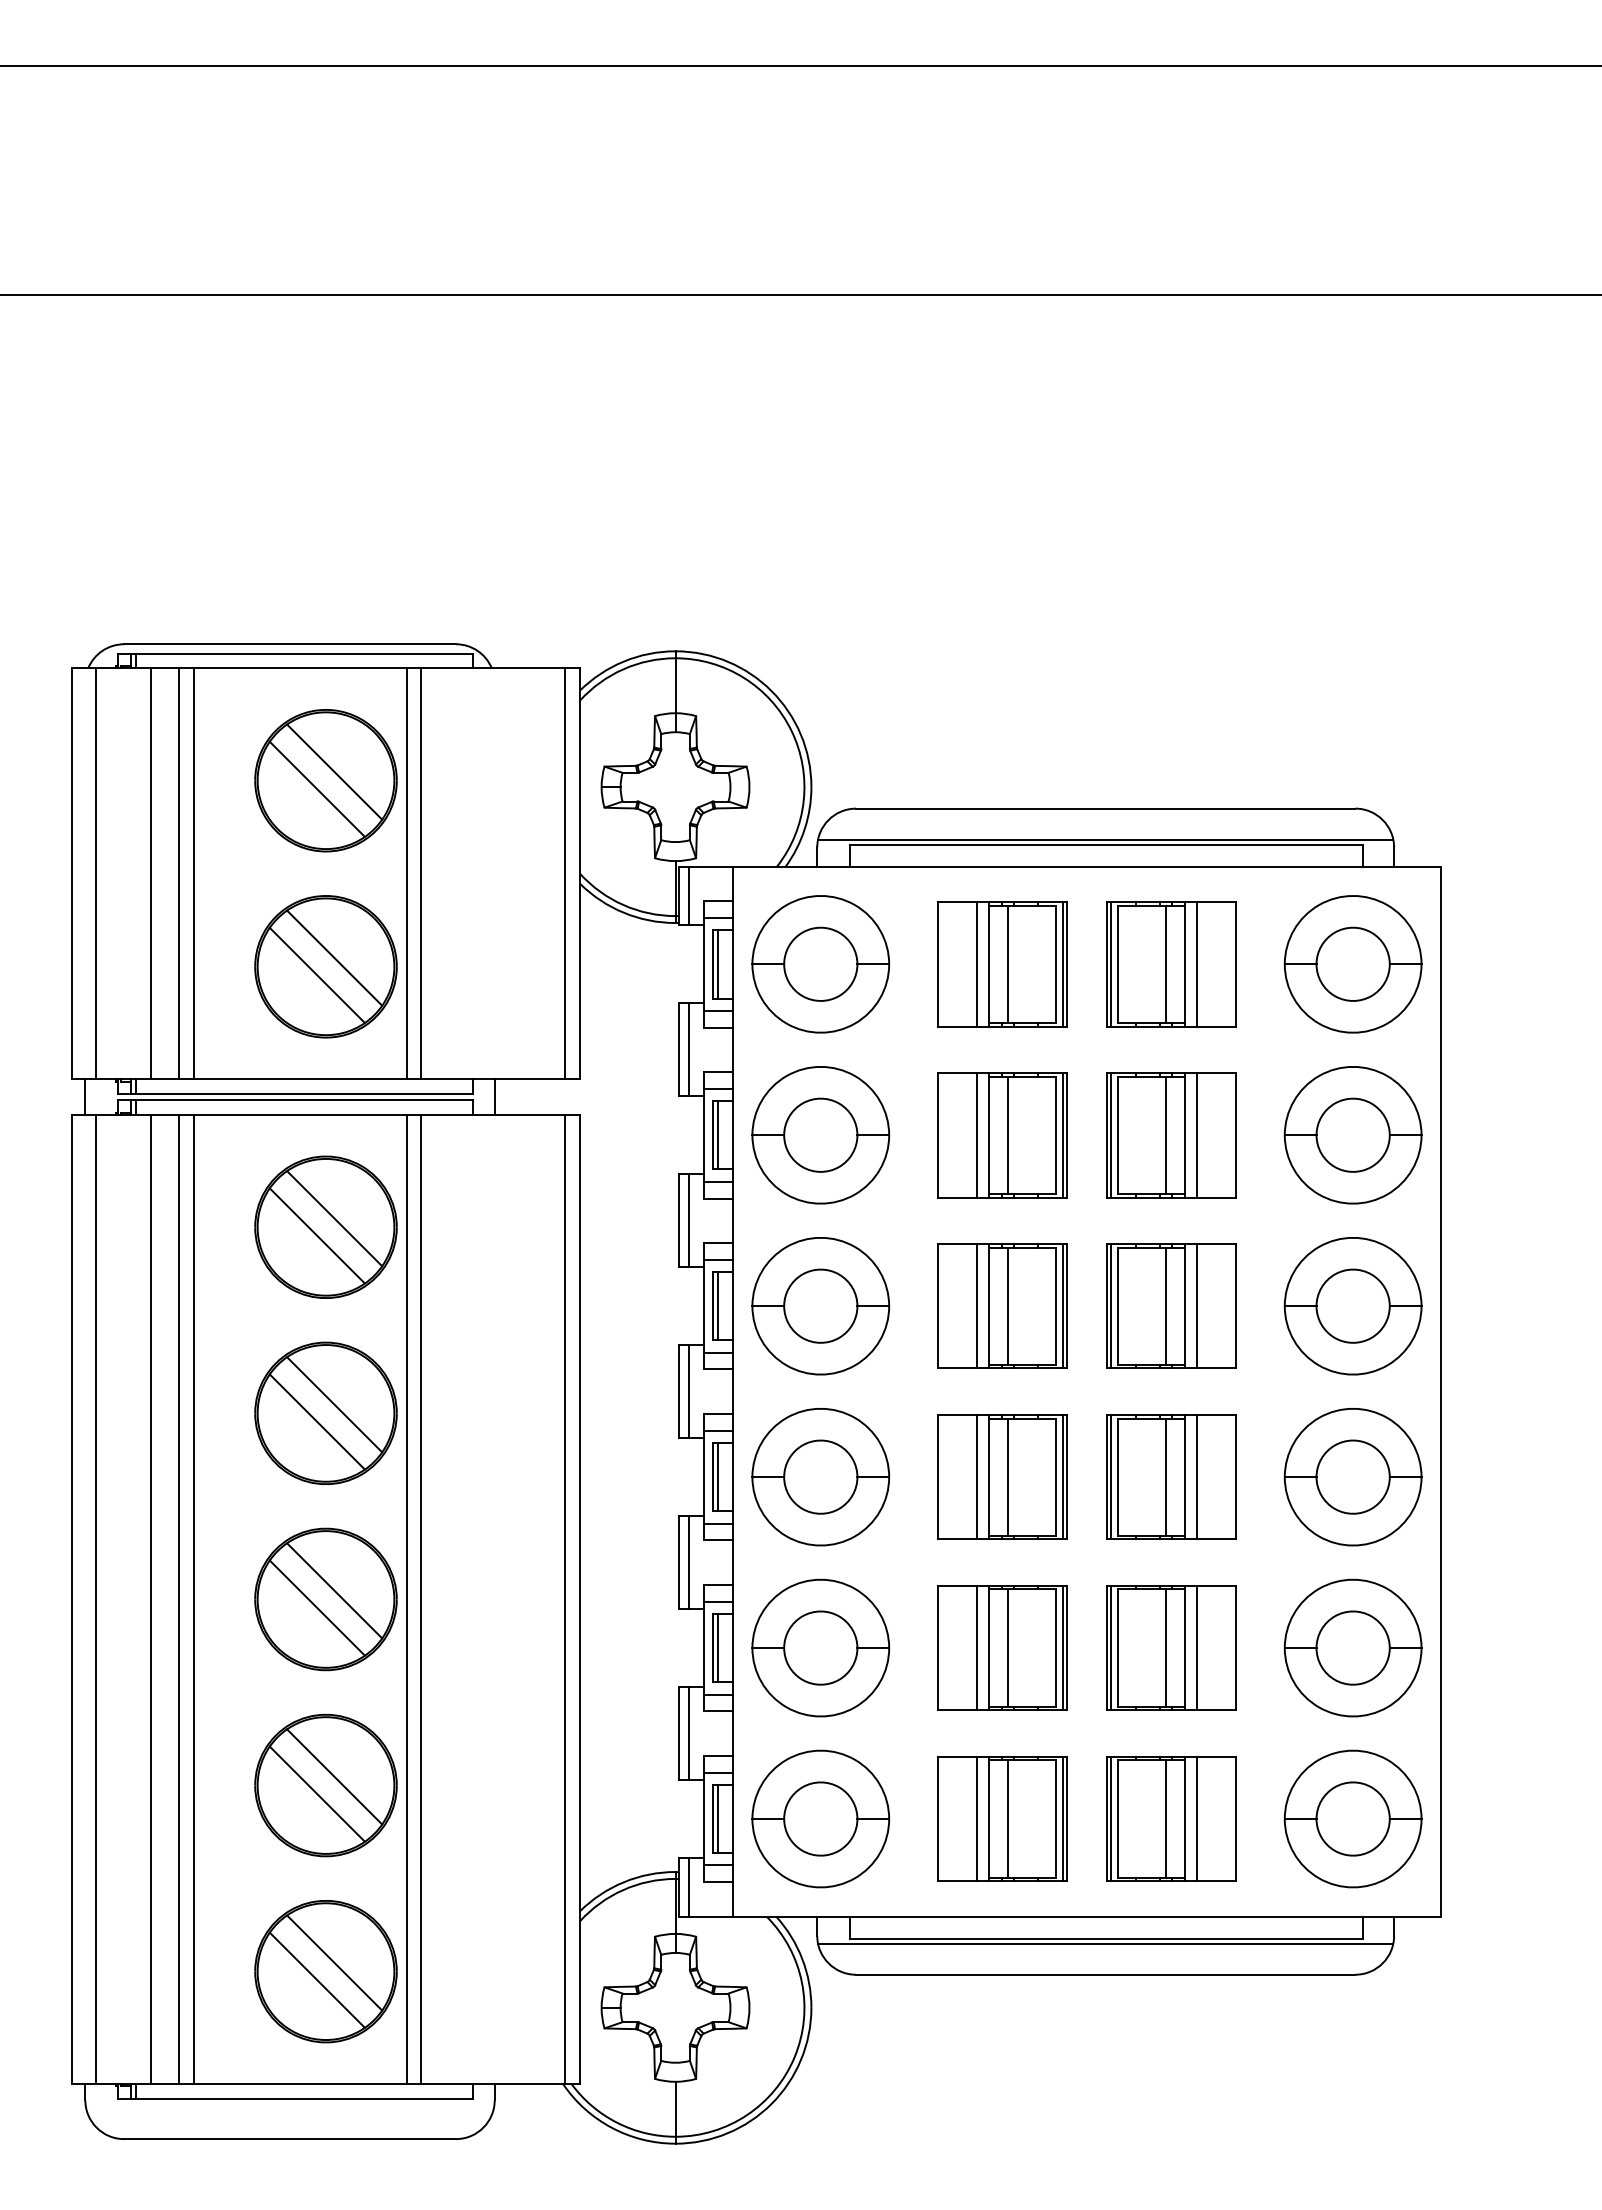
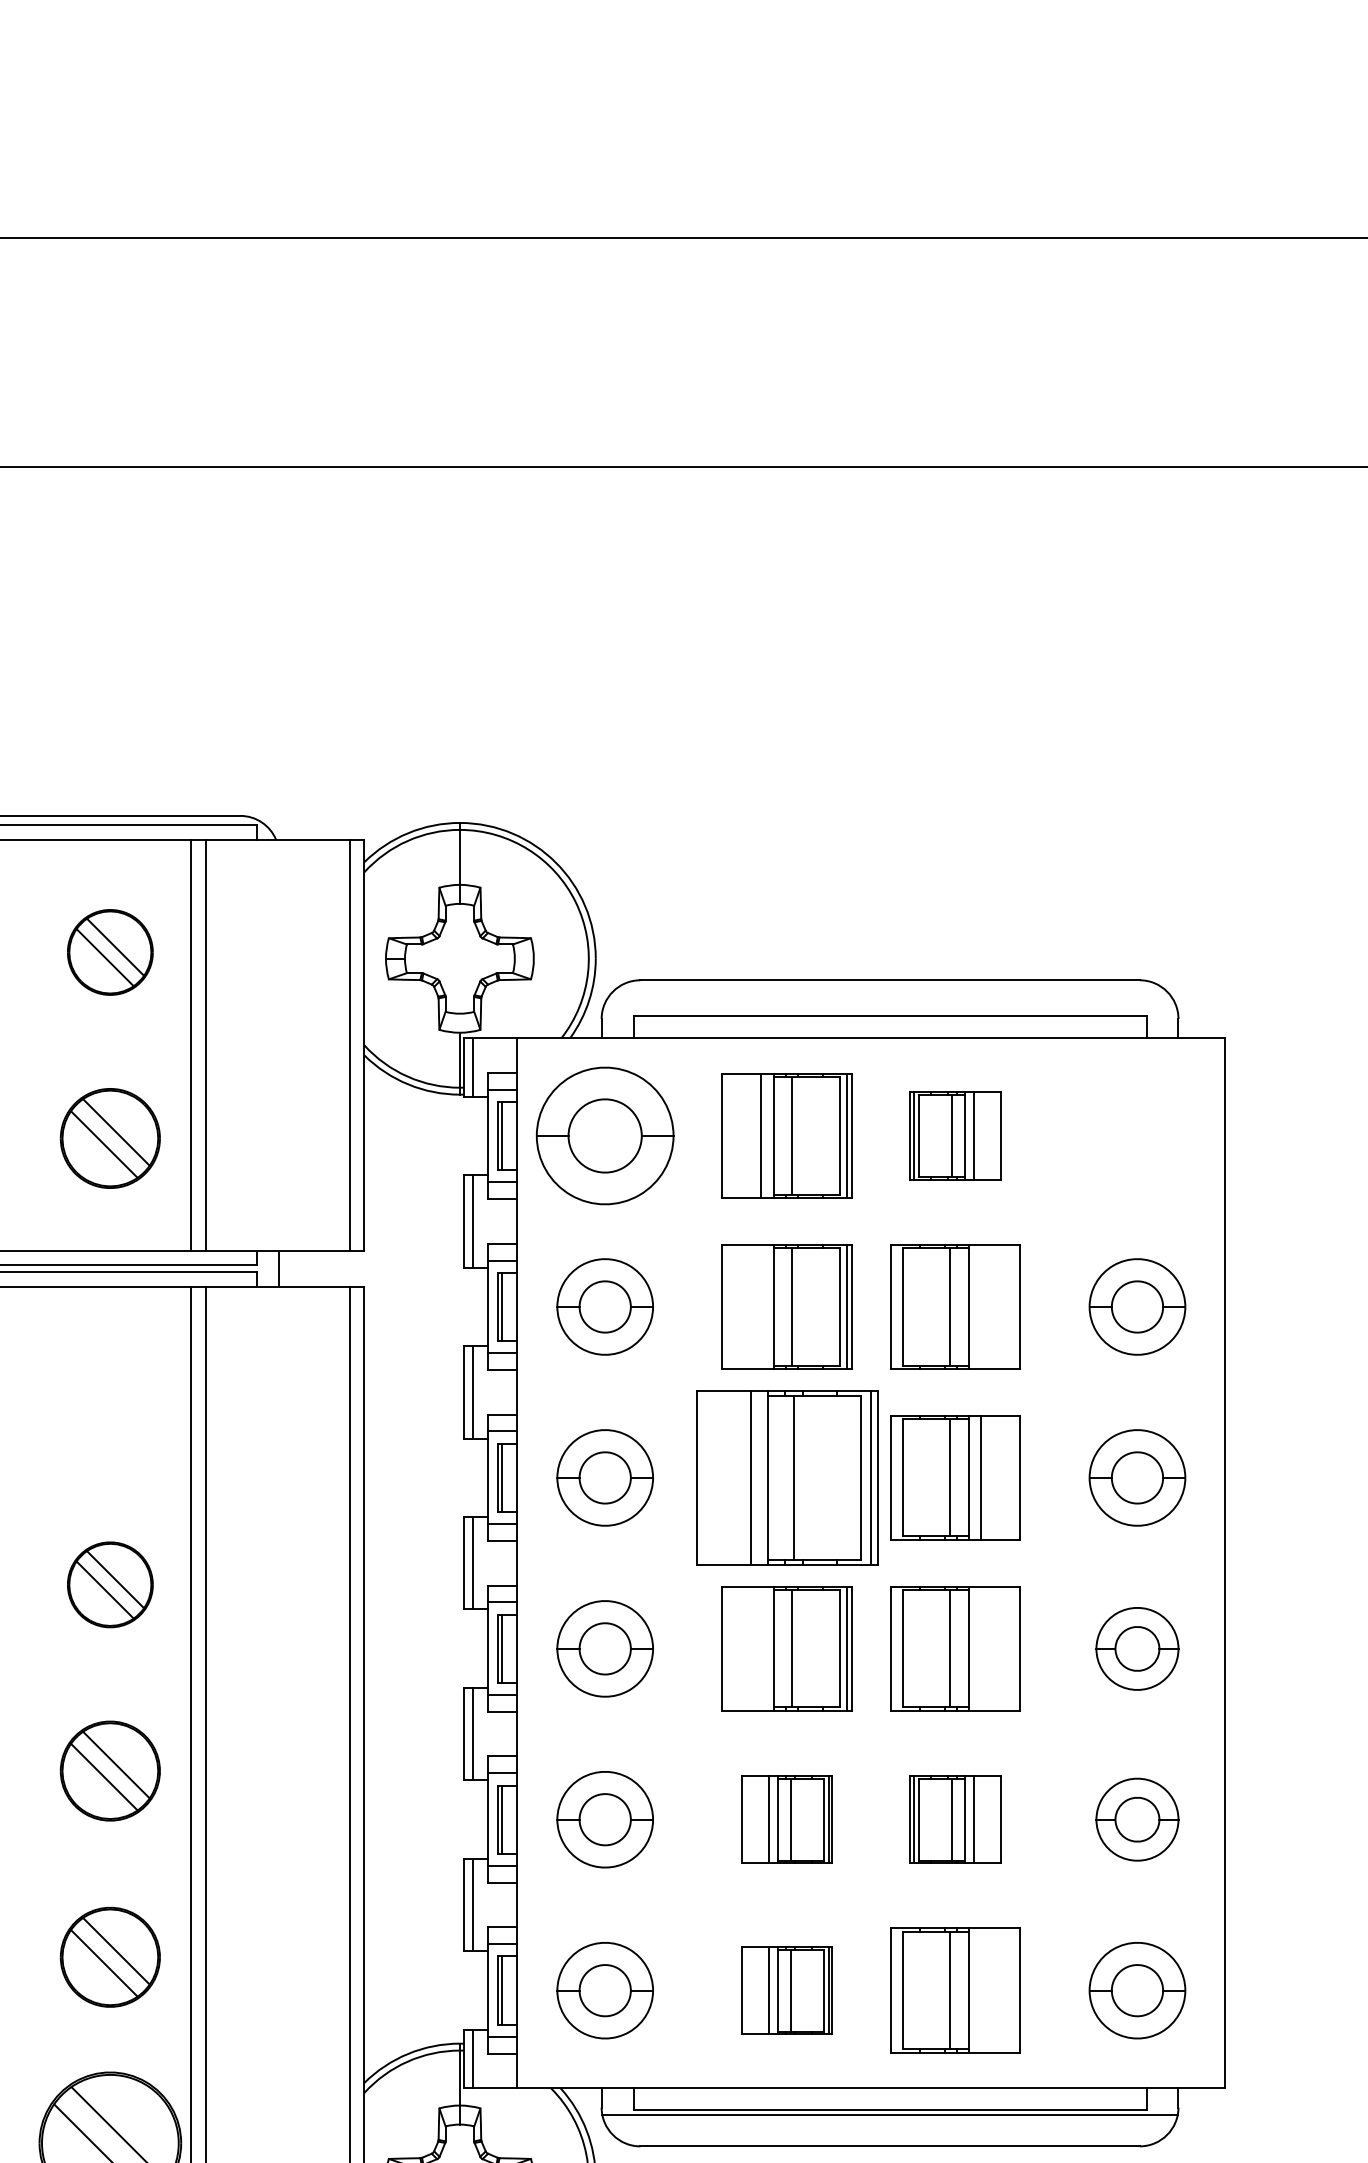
part: (325, 780) -> (109, 952), size x0.6
line: (1105, 839) -> (889, 1011), removed
part: (1171, 964) -> (955, 1136), size x0.7
part: (1352, 964) -> (1136, 1136), removed
part: (325, 966) -> (109, 1138), size x0.7
part: (820, 1135) -> (604, 1307), size x0.7
line: (977, 1135) -> (761, 1307), removed
line: (1111, 1135) -> (895, 1307), removed
line: (1196, 1135) -> (980, 1307), removed
part: (1352, 1135) -> (1136, 1307), size x0.7
part: (325, 1226) -> (109, 1398), removed
part: (1002, 1305) -> (786, 1477), size x1.4
line: (1111, 1305) -> (895, 1477), removed
part: (820, 1306) -> (604, 1478), size x0.7
part: (1352, 1306) -> (1136, 1478), size x0.7
part: (325, 1412) -> (109, 1584), size x0.6
line: (977, 1476) -> (761, 1648), removed
line: (1111, 1476) -> (895, 1648), removed
line: (1196, 1476) -> (980, 1648), removed
part: (820, 1477) -> (604, 1649), size x0.7
part: (1352, 1477) -> (1136, 1649), size x0.6
part: (325, 1599) -> (109, 1771), size x0.7
part: (820, 1647) -> (604, 1819), size x0.7
part: (1002, 1647) -> (786, 1819), size x0.7
part: (1171, 1647) -> (955, 1819), size x0.7
part: (1352, 1647) -> (1136, 1819), size x0.6
part: (325, 1785) -> (109, 1957), size x0.7
part: (820, 1818) -> (604, 1990), size x0.7
part: (1002, 1818) -> (786, 1990), size x0.7
line: (1111, 1818) -> (895, 1990), removed
line: (1196, 1818) -> (980, 1990), removed
part: (1352, 1818) -> (1136, 1990), size x0.7

